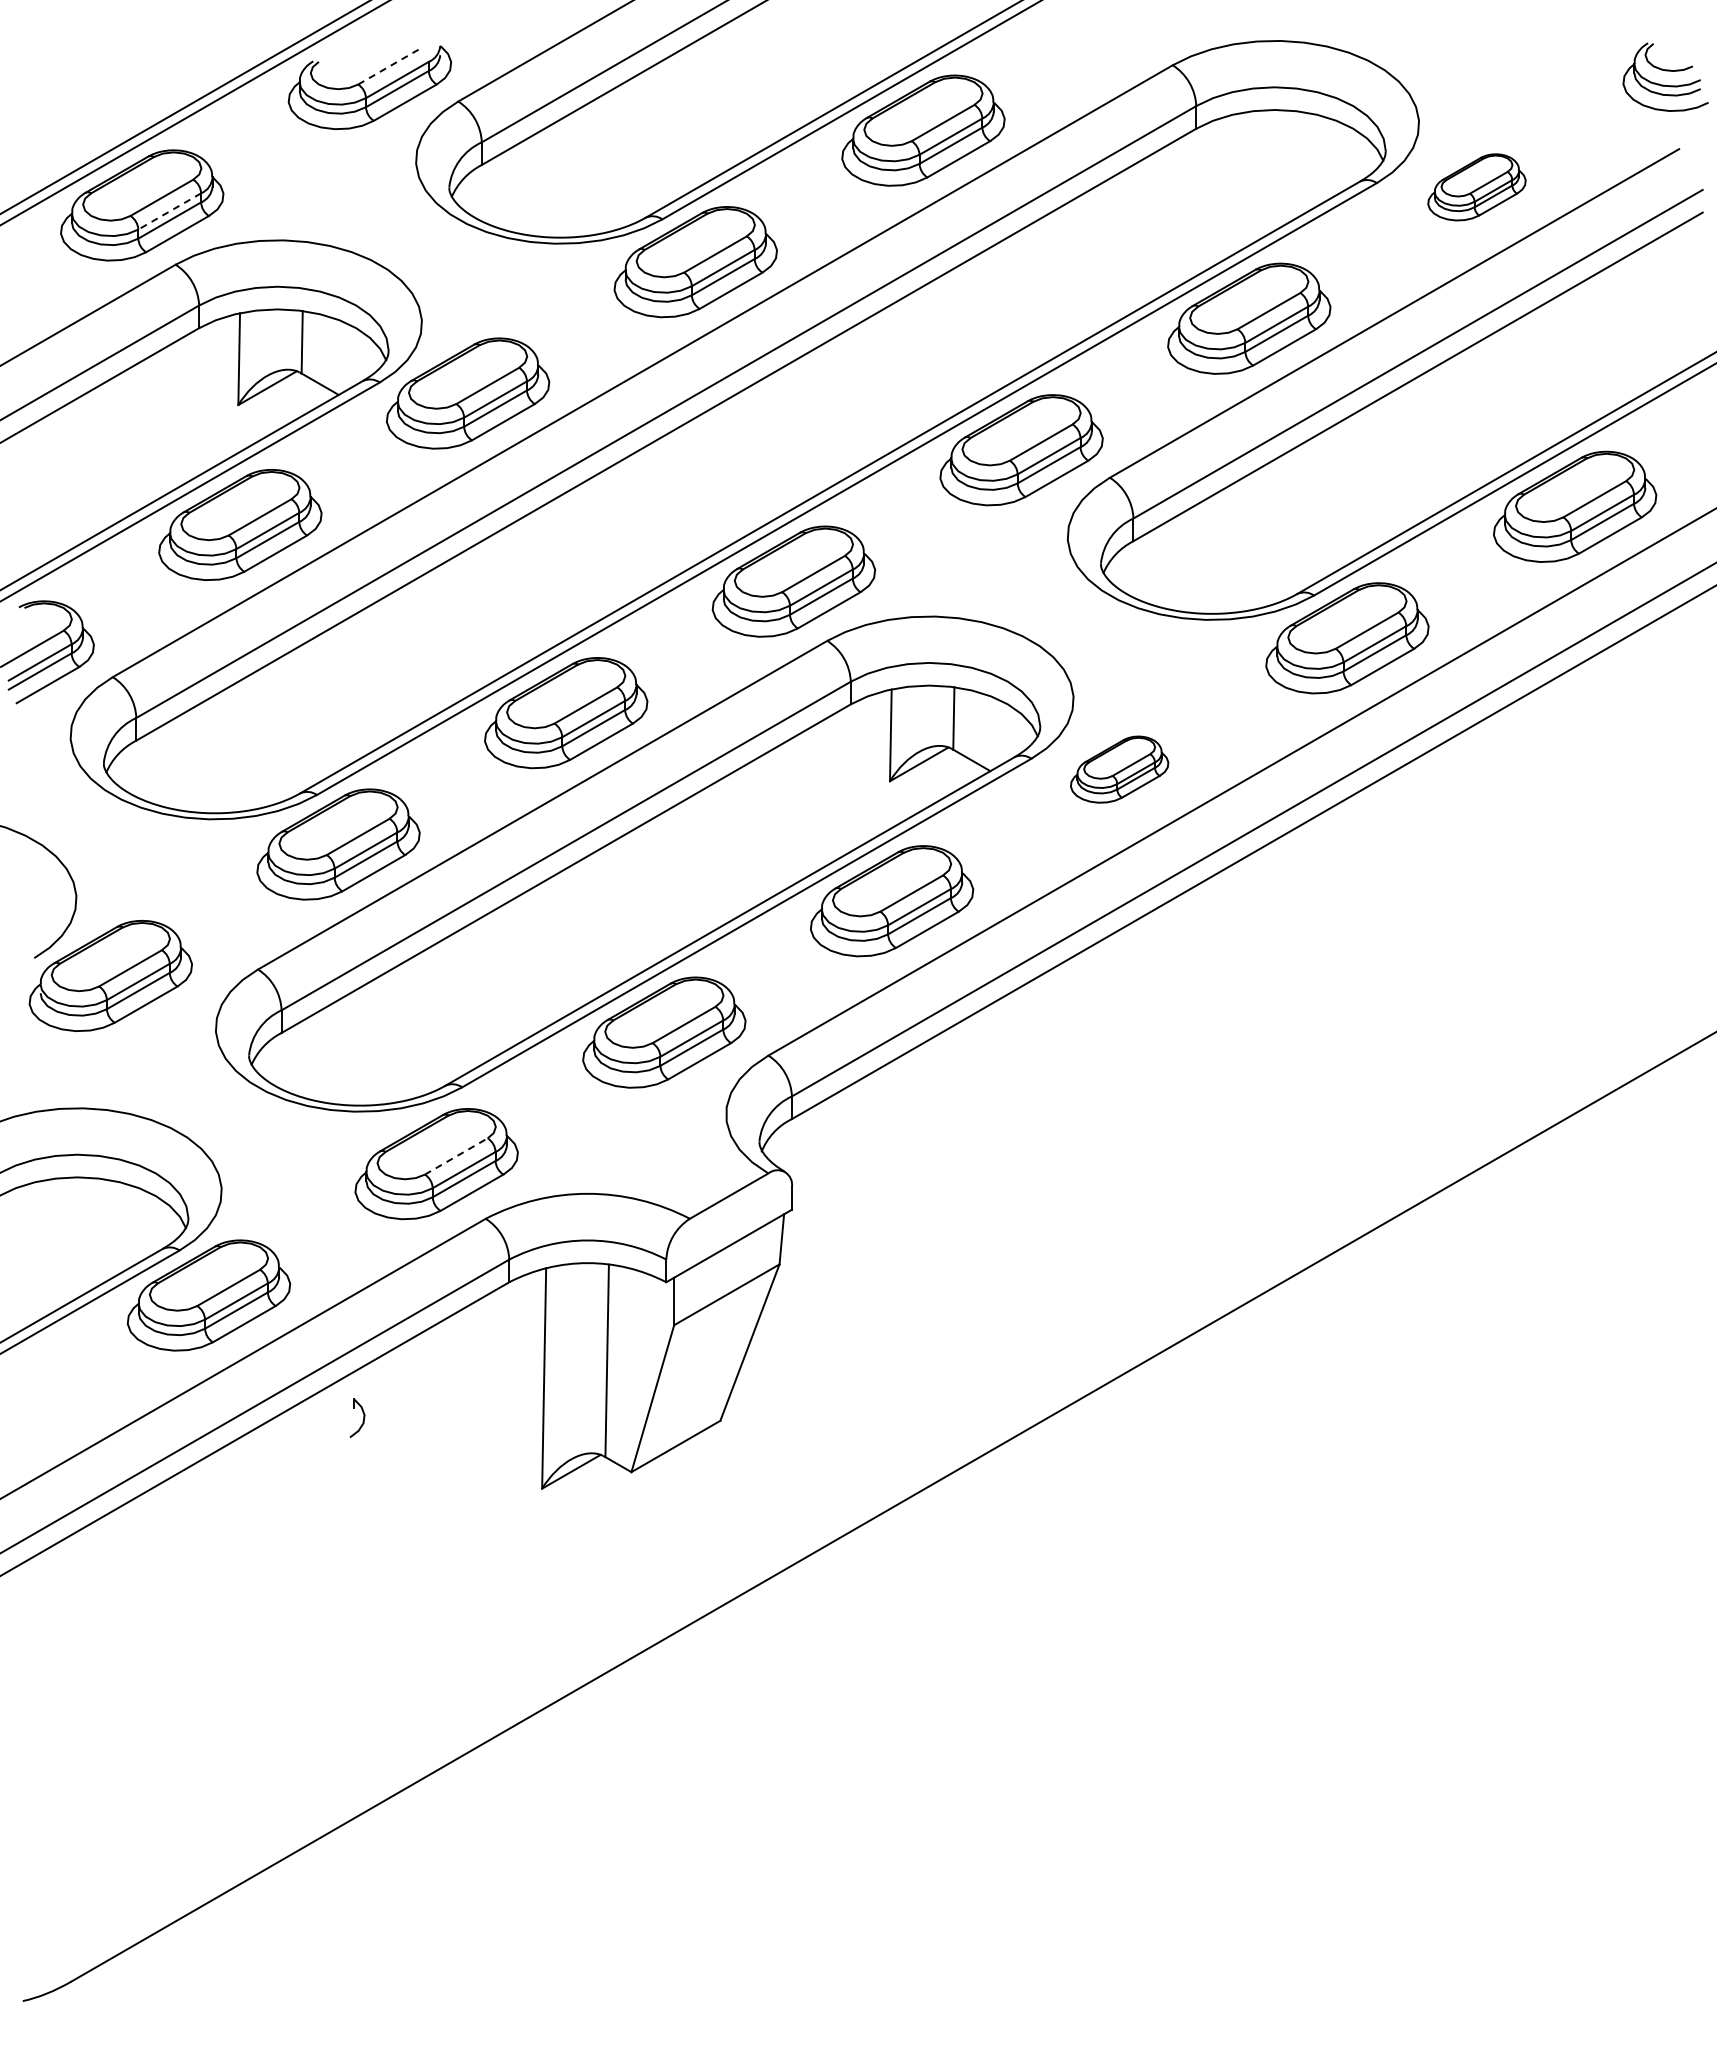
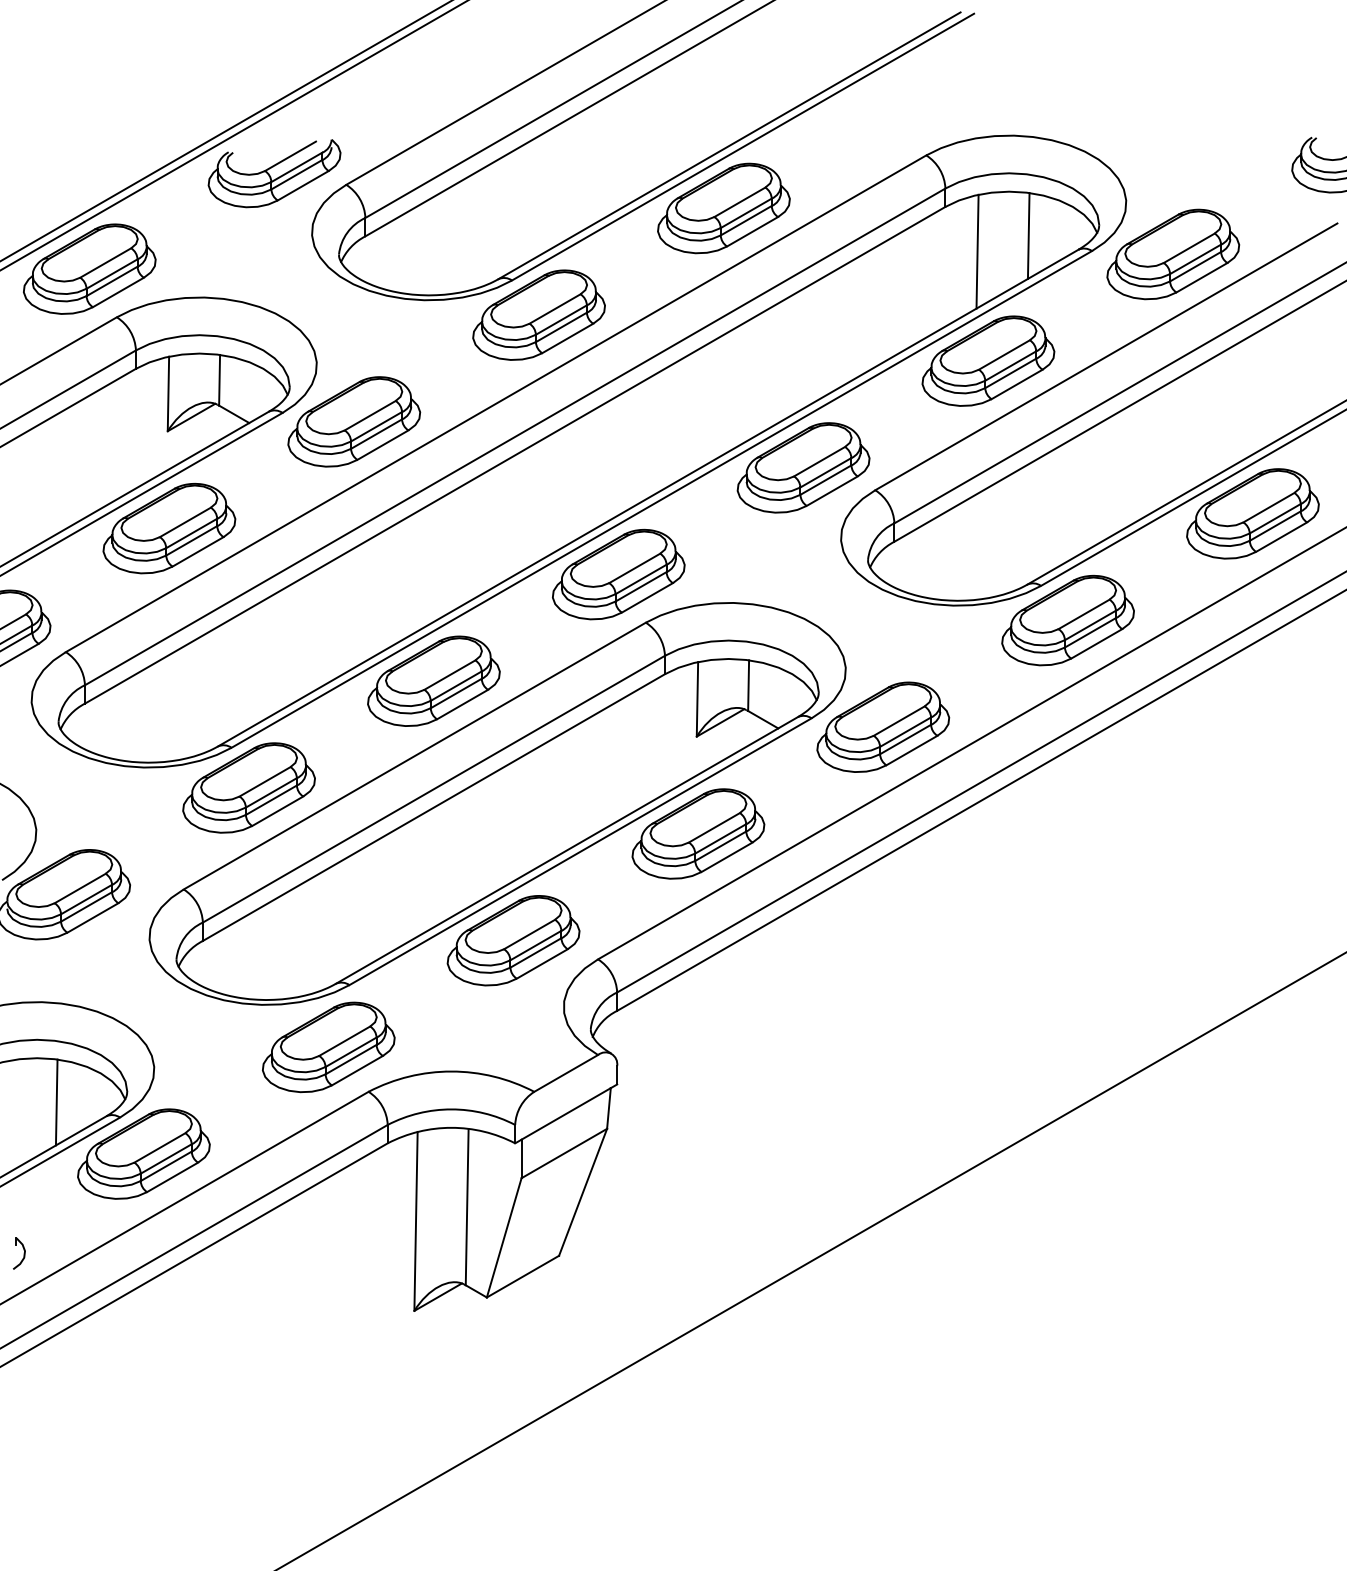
line: (390, 66) -> (291, 156), dashed -> solid
line: (1298, 164) -> (1028, 235), added
line: (1235, 183) -> (977, 251), added
part: (1476, 187) -> (1172, 254), size x1.67
line: (169, 211) -> (111, 274), dashed -> solid
part: (1119, 769) -> (883, 727), size x1.67
line: (456, 1156) -> (344, 1041), dashed -> solid
line: (101, 1231) -> (56, 1102), added
part: (357, 1417) -> (19, 1253), moved

